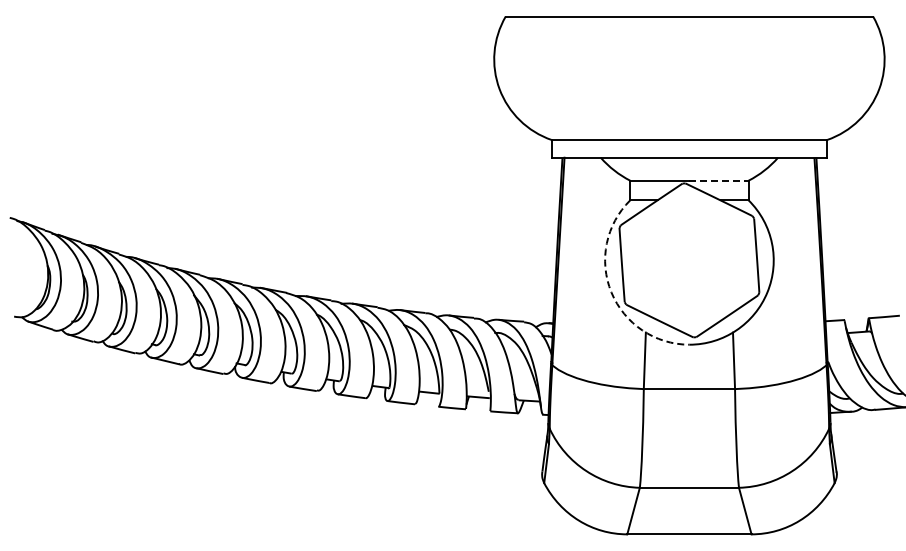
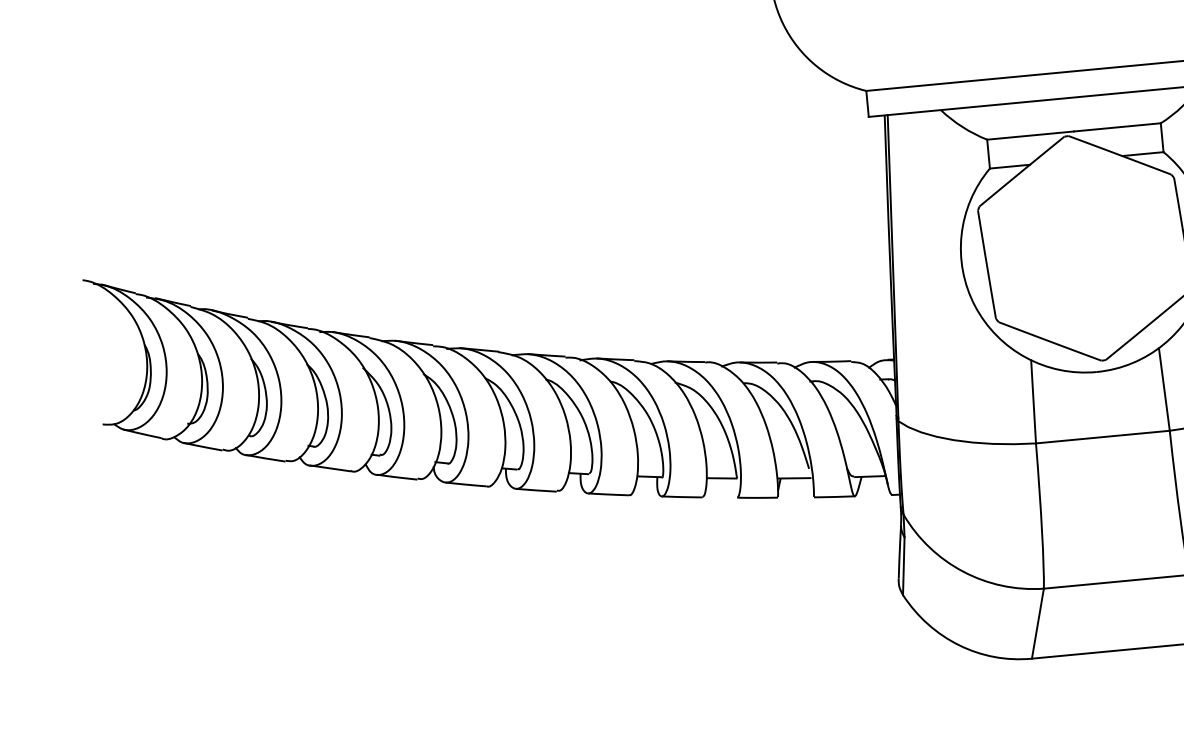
line: (719, 180) -> (1118, 127), dashed -> solid
arc: (611, 292) -> (975, 306), dashed -> solid

